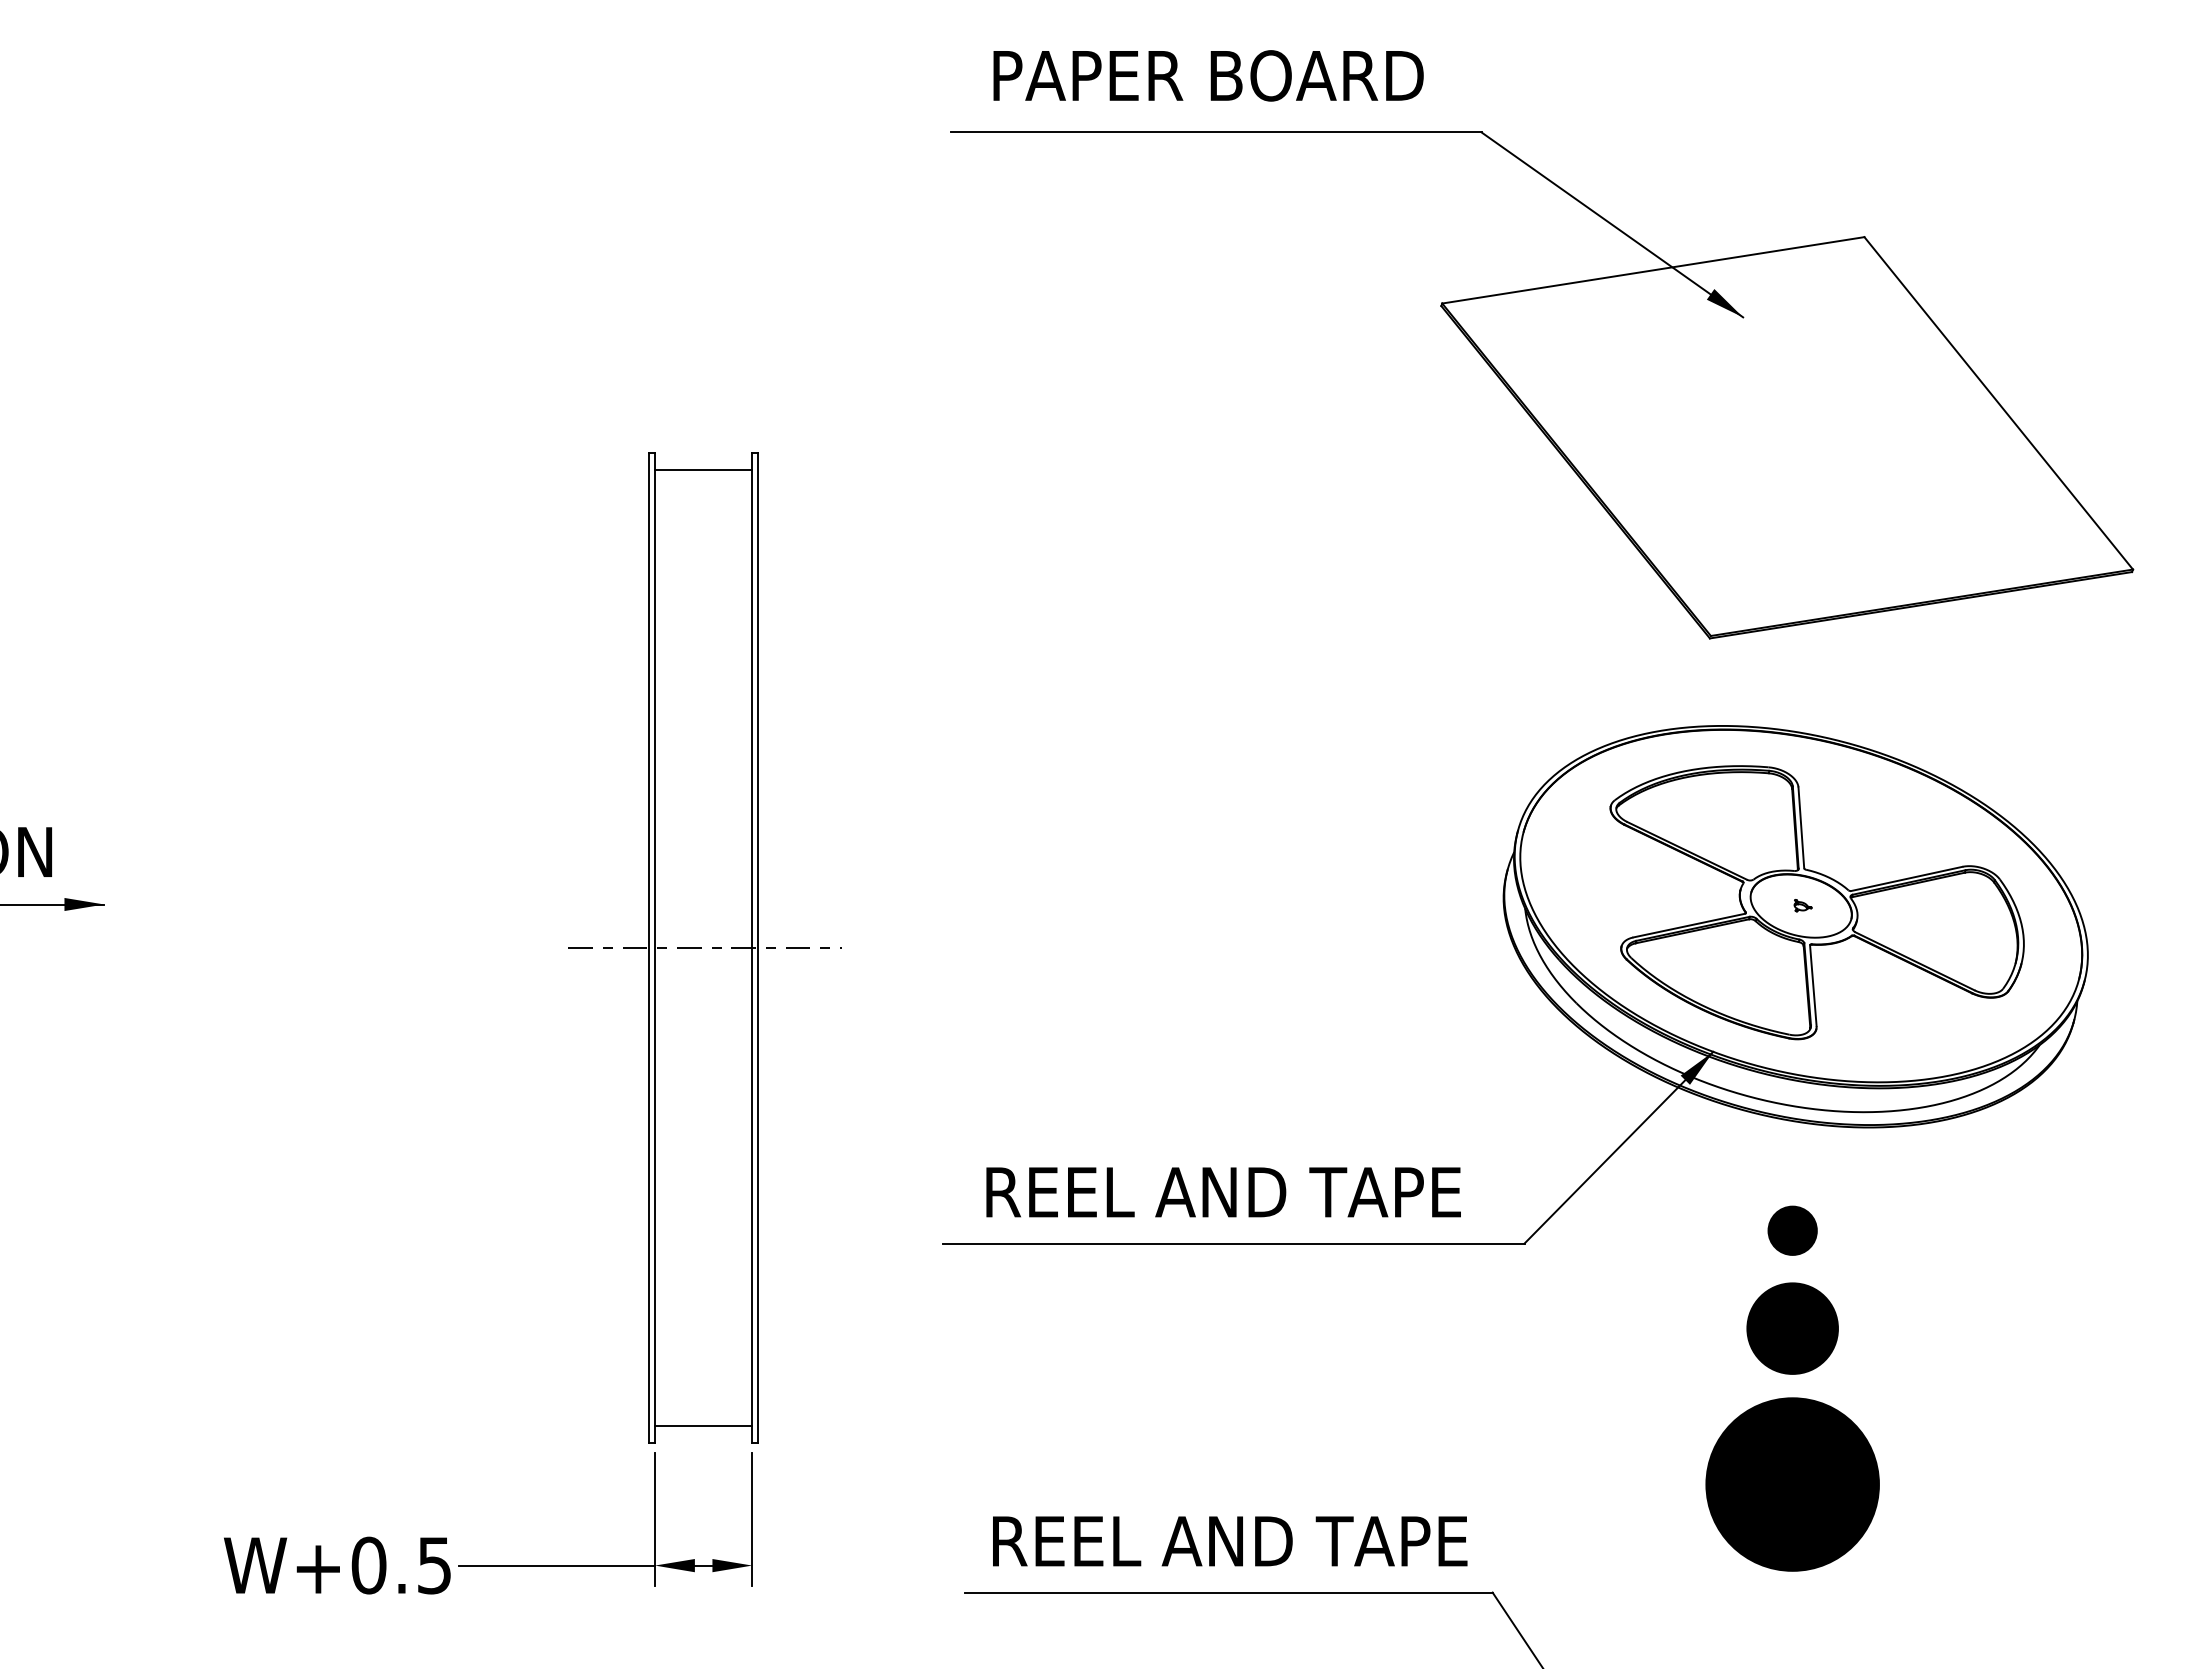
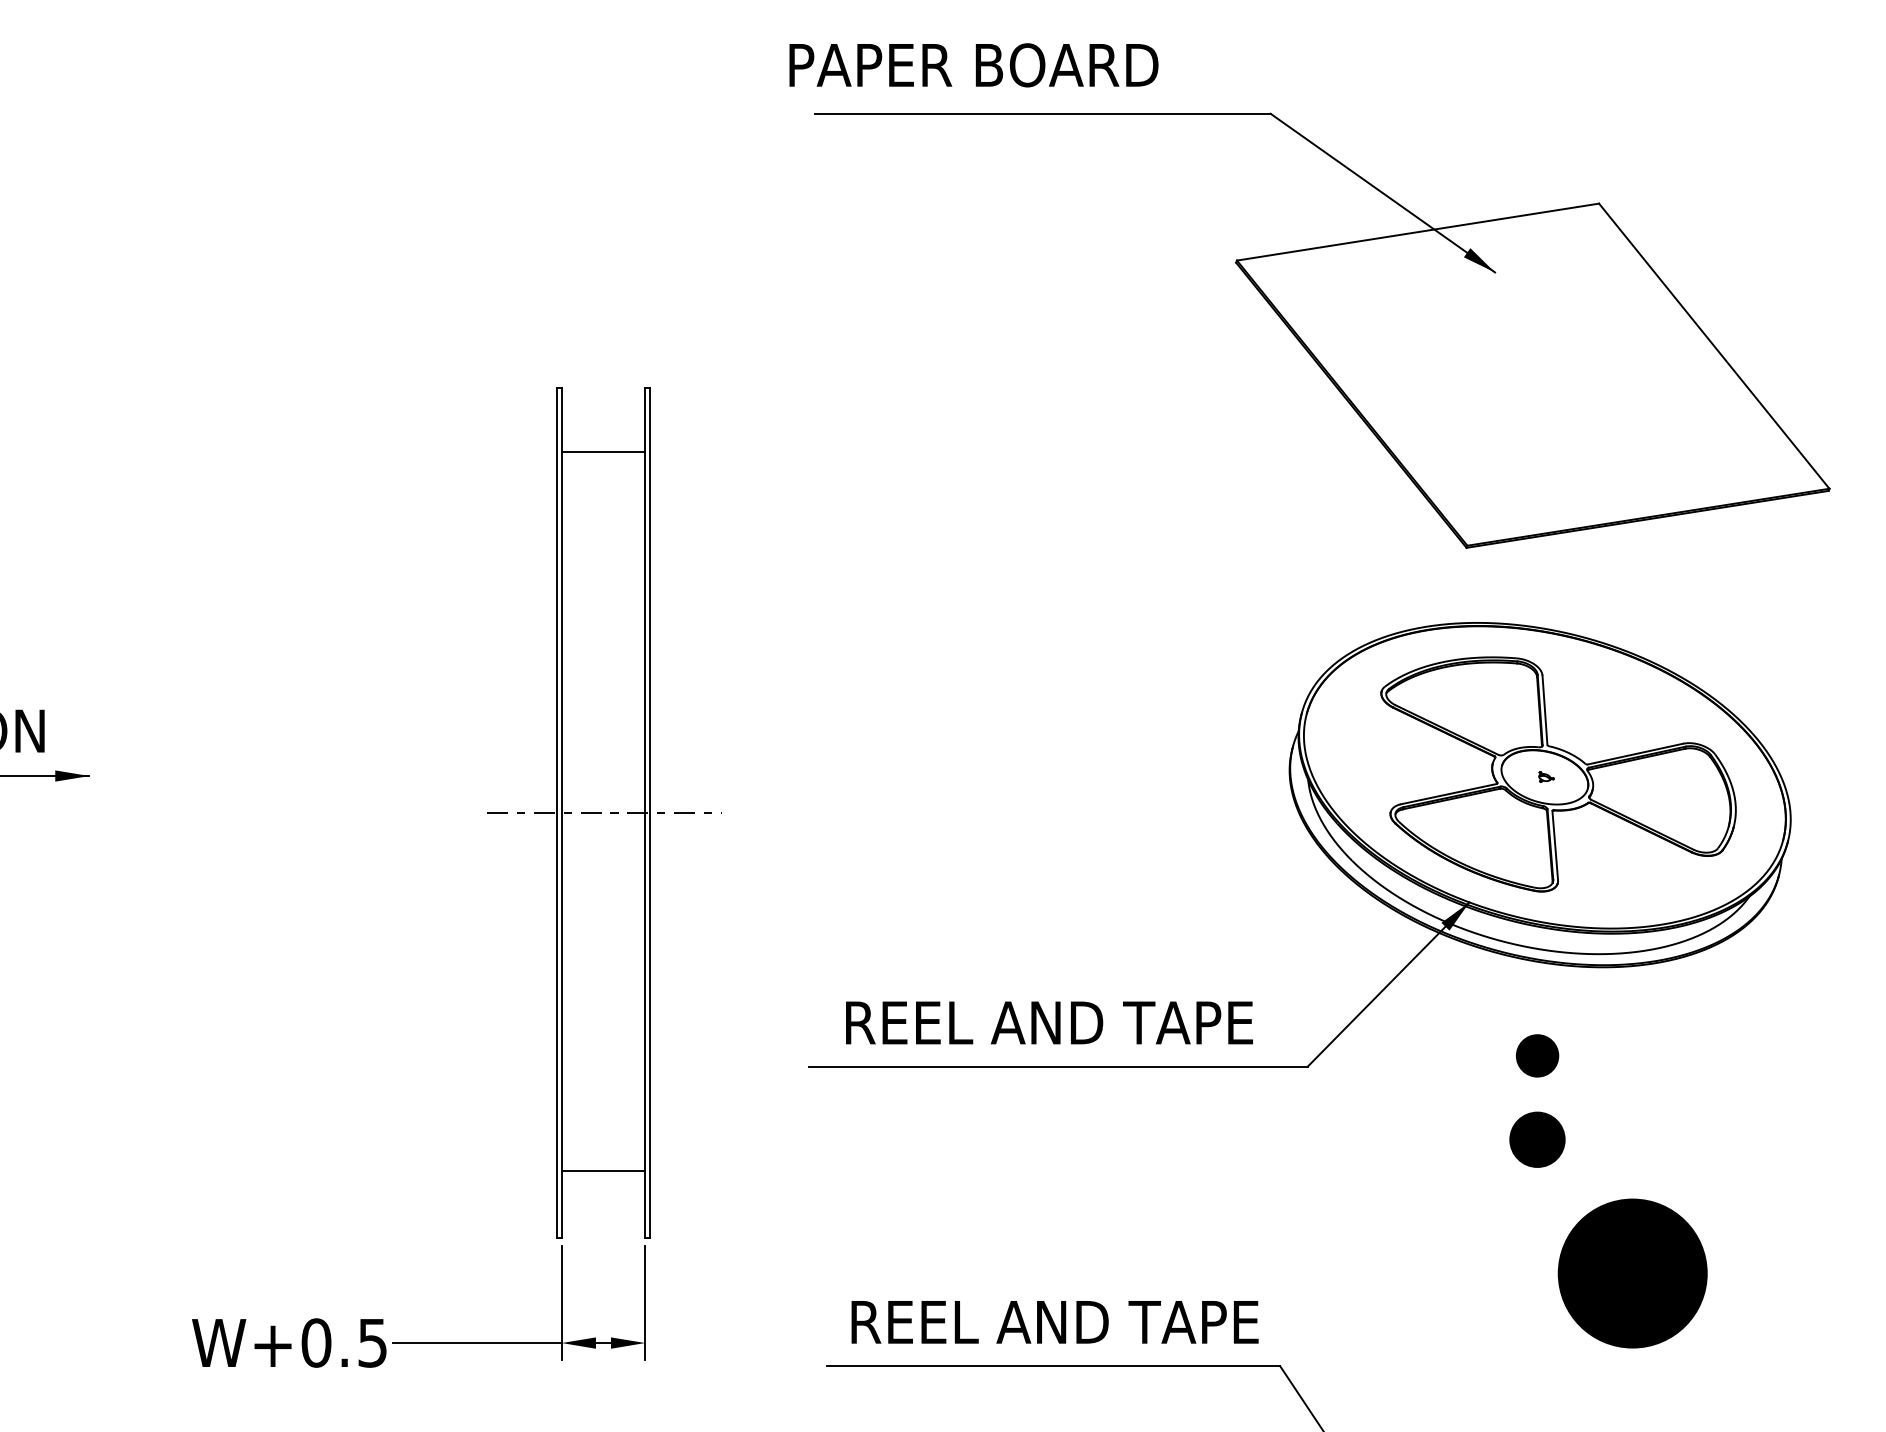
text: (1208, 75) -> (973, 65), moved
line: (703, 470) -> (603, 452), moved
part: (1792, 1328) -> (1537, 1139), size x0.7
line: (703, 1425) -> (603, 1170), moved
part: (1792, 1484) -> (1632, 1273), moved

